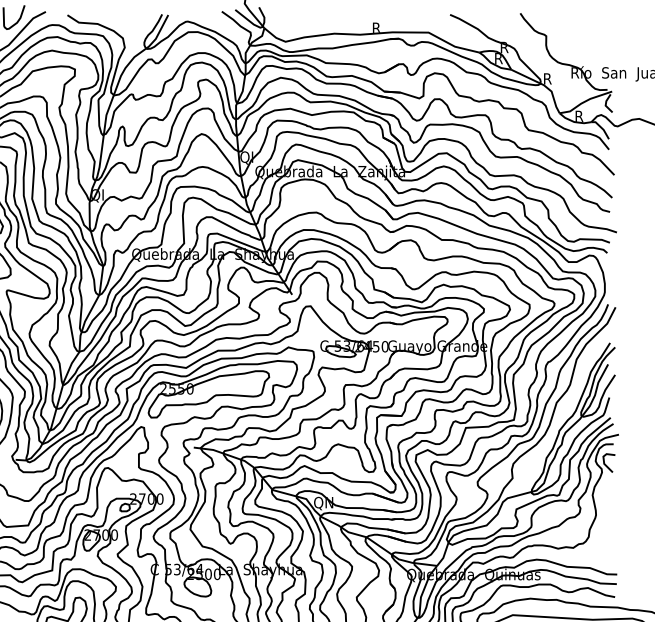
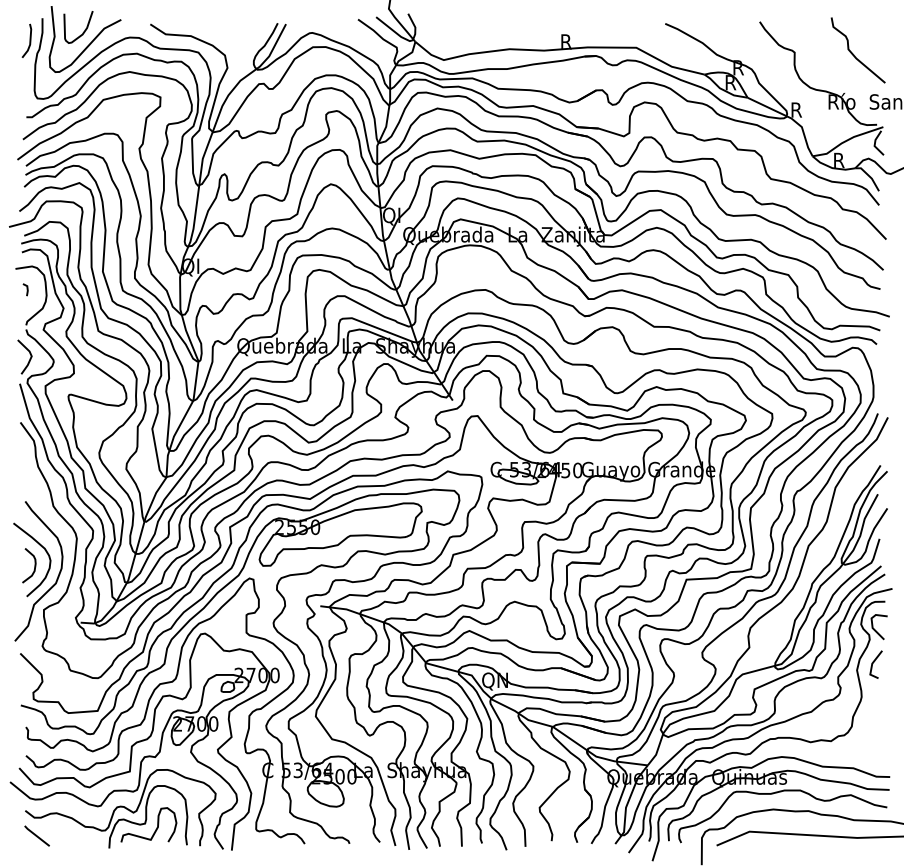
curve: (589, 36) -> (853, 53), added
line: (605, 489) -> (874, 662), added

